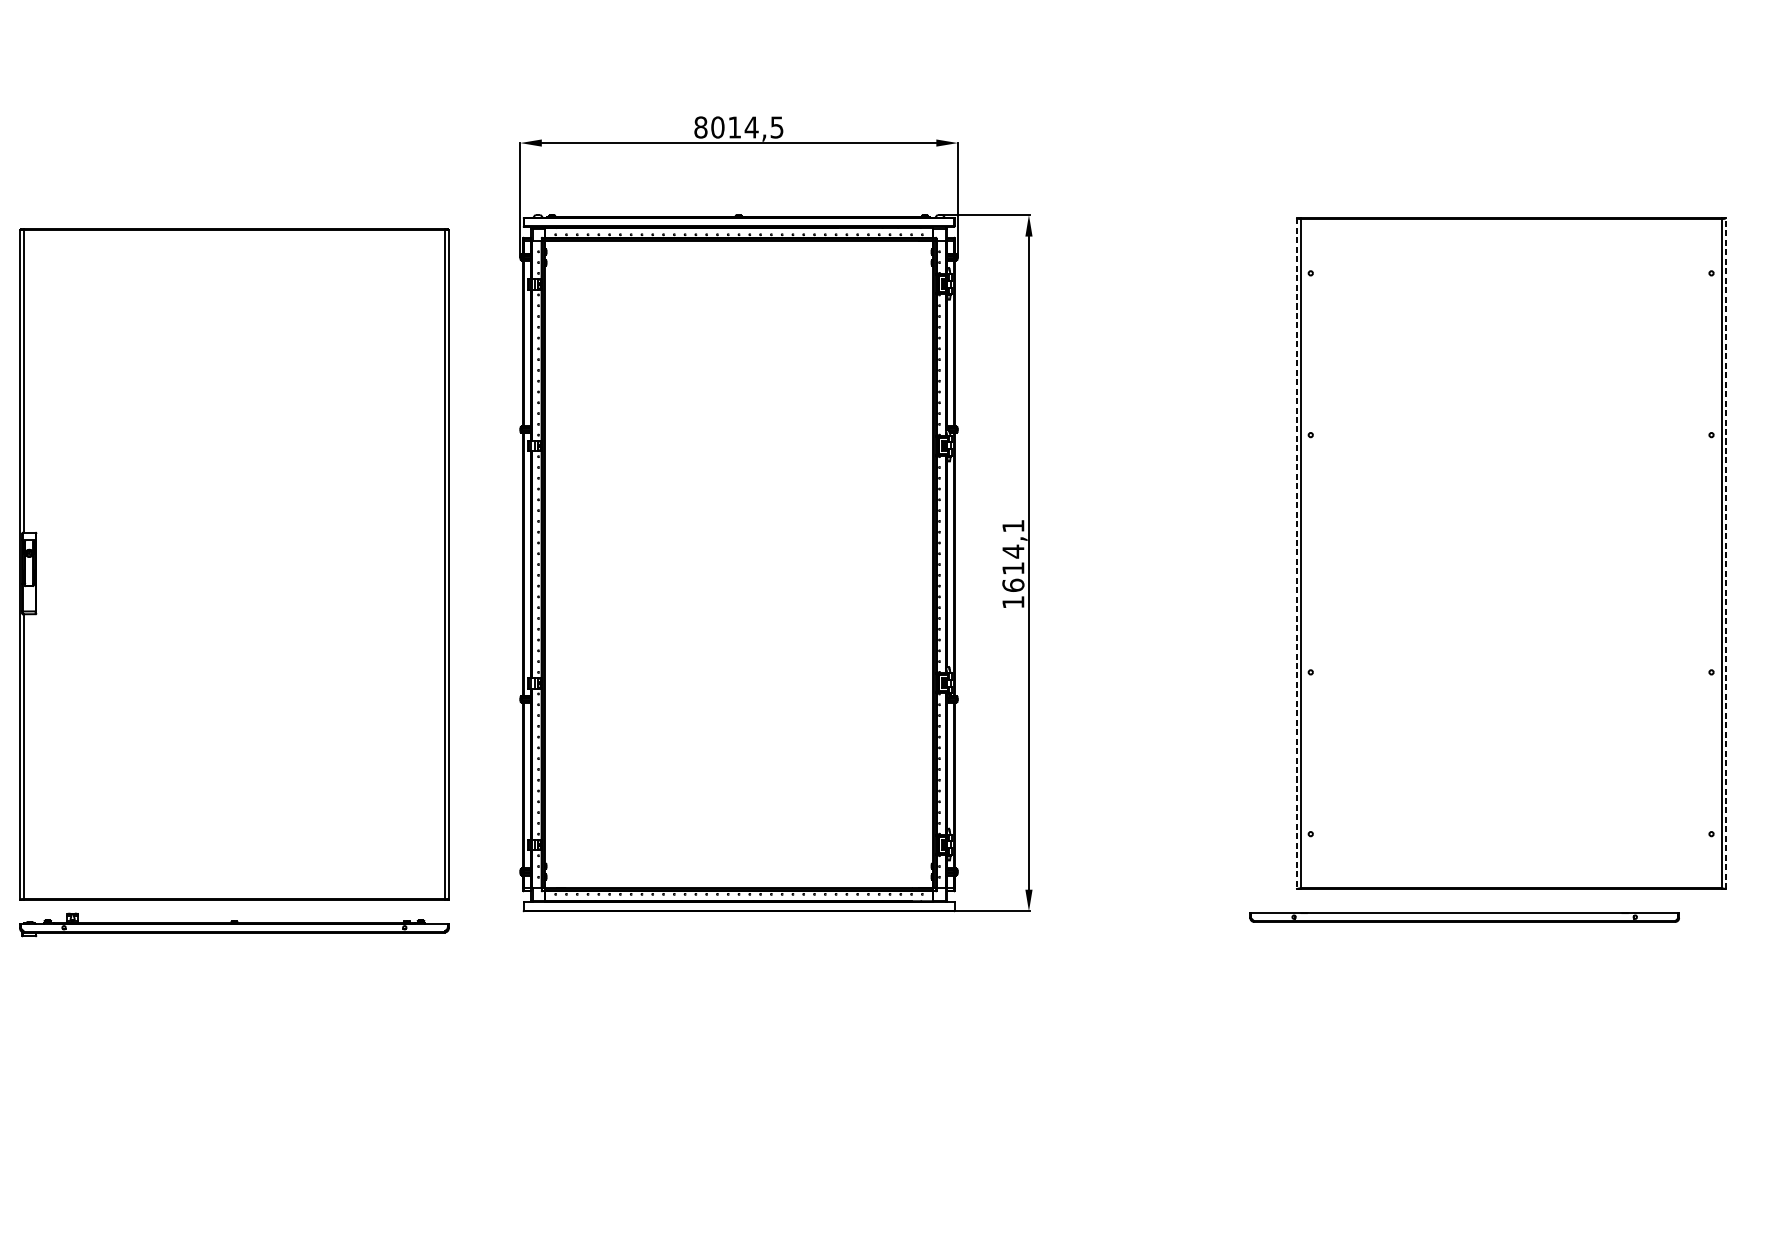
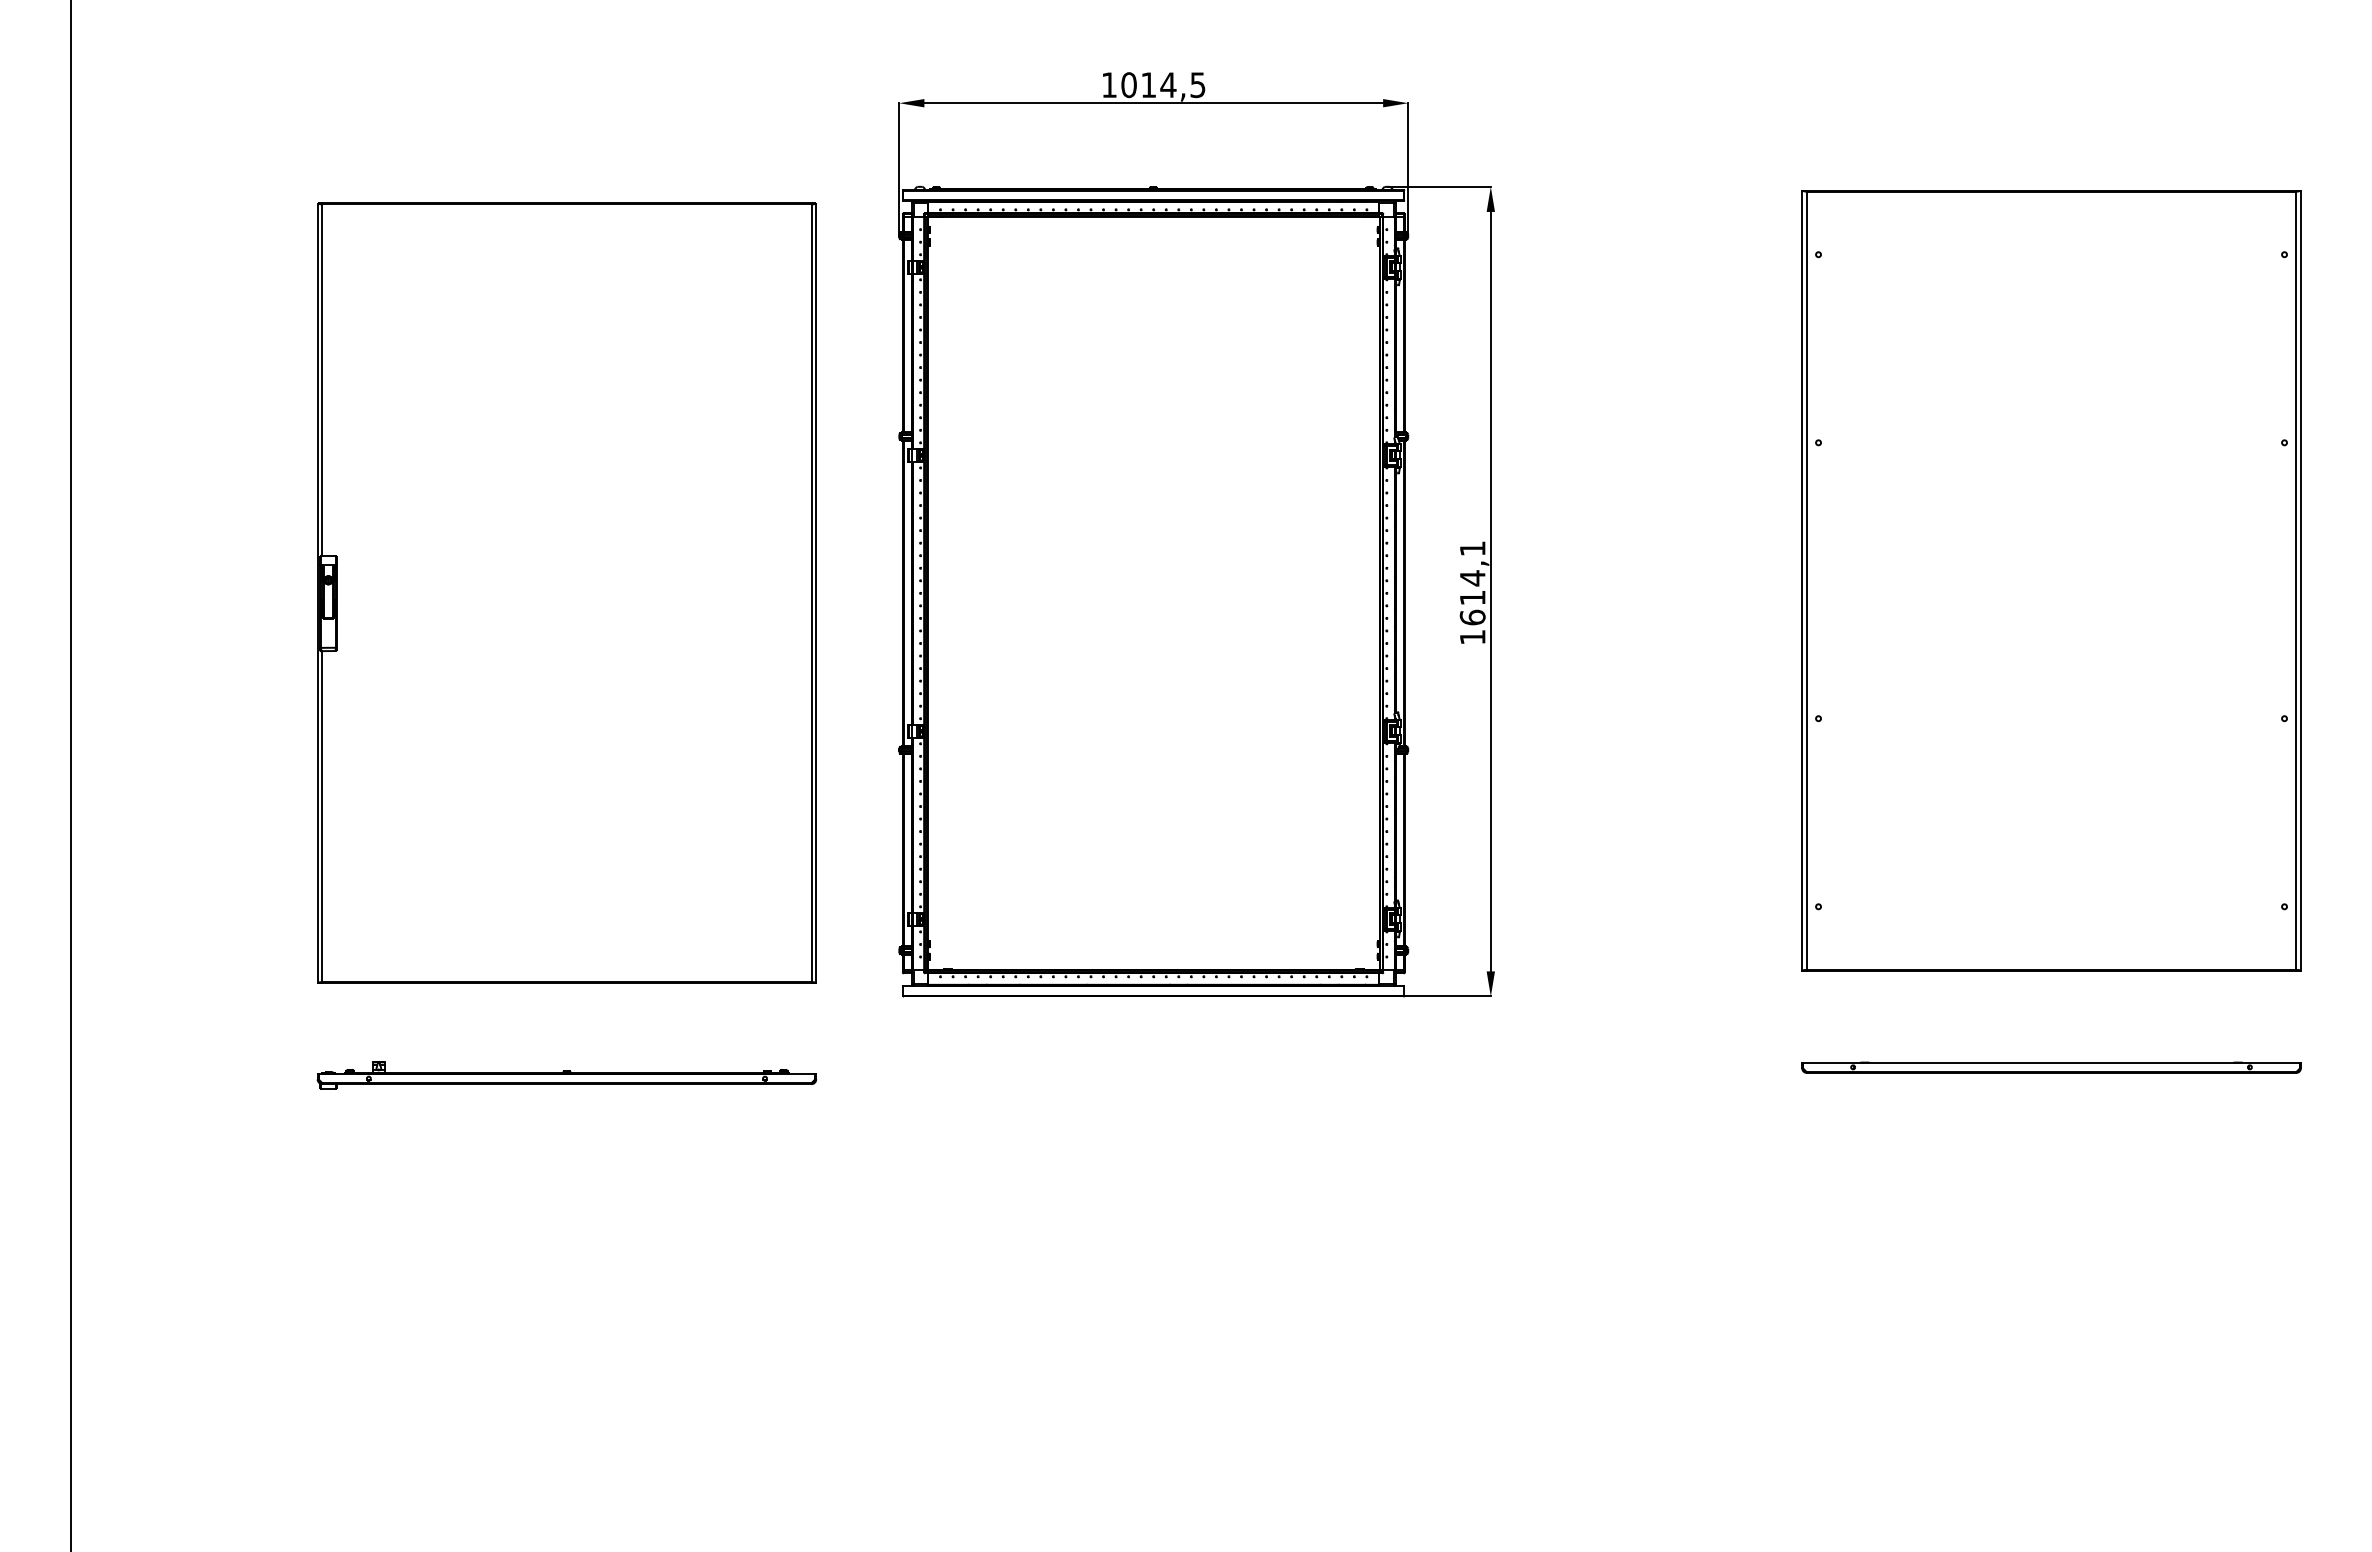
text: (701, 127) -> (1109, 85), 8014,5 -> 1014,5
line: (1296, 553) -> (1802, 580), dashed -> solid
line: (1725, 553) -> (2300, 580), dashed -> solid
part: (1464, 917) -> (2051, 1067), moved
part: (234, 925) -> (566, 1075), moved

